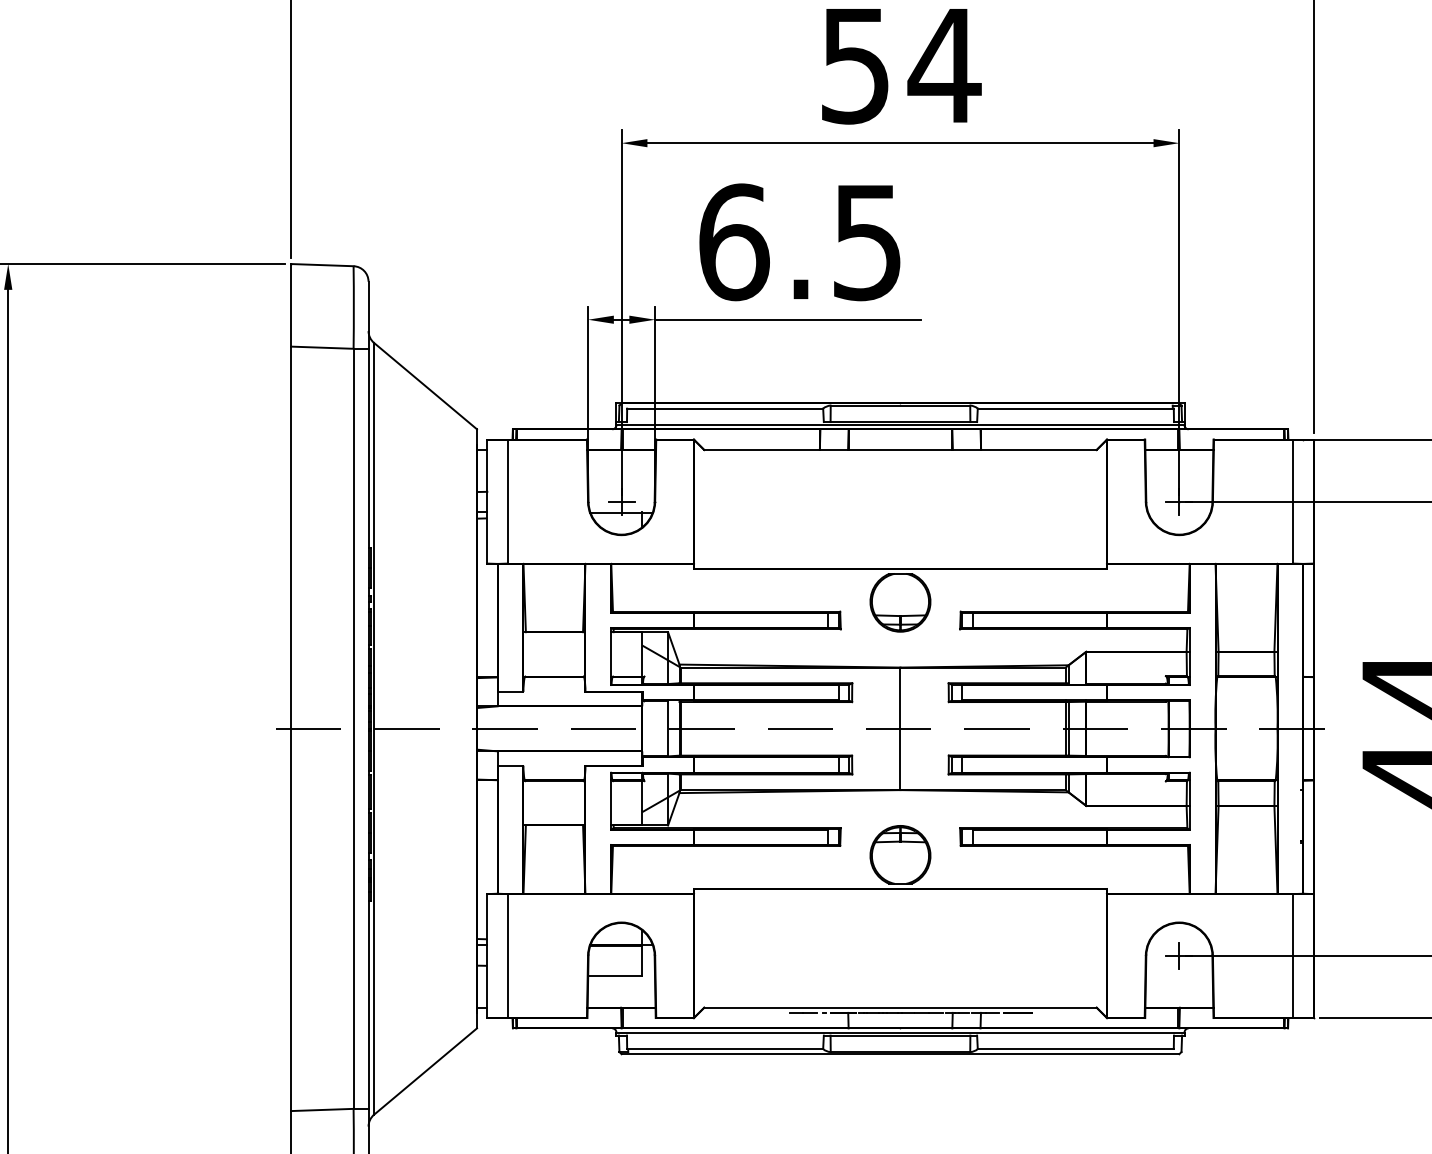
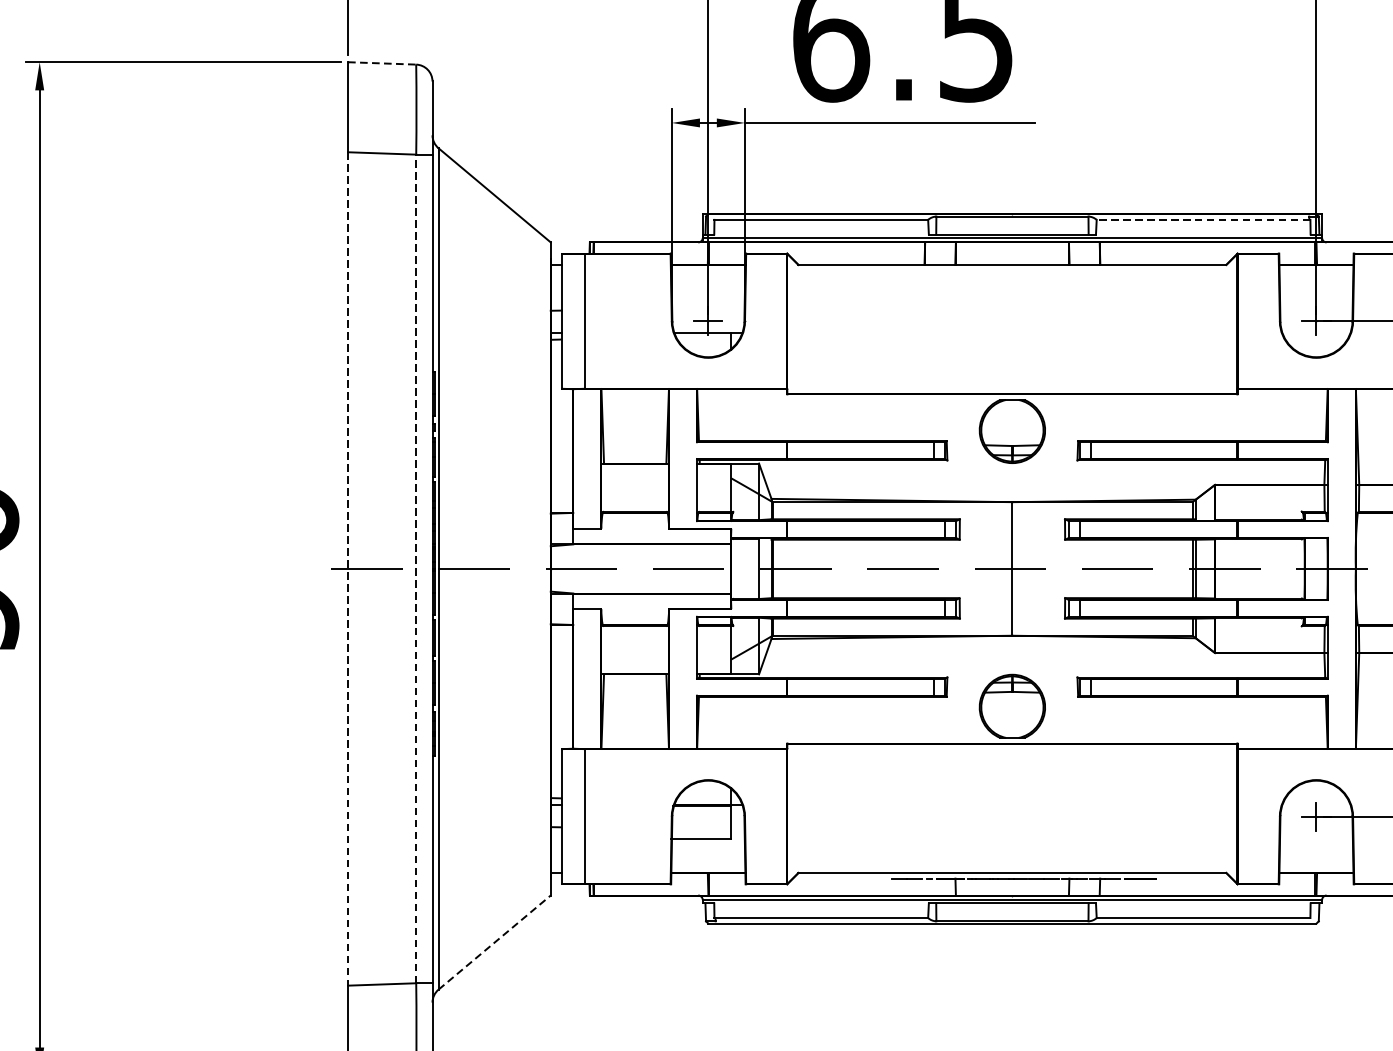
line: (322, 265) -> (382, 63), solid -> dashed
line: (1075, 408) -> (1203, 219), solid -> dashed
line: (353, 728) -> (416, 568), solid -> dashed
line: (291, 729) -> (348, 569), solid -> dashed
line: (425, 1071) -> (494, 942), solid -> dashed

